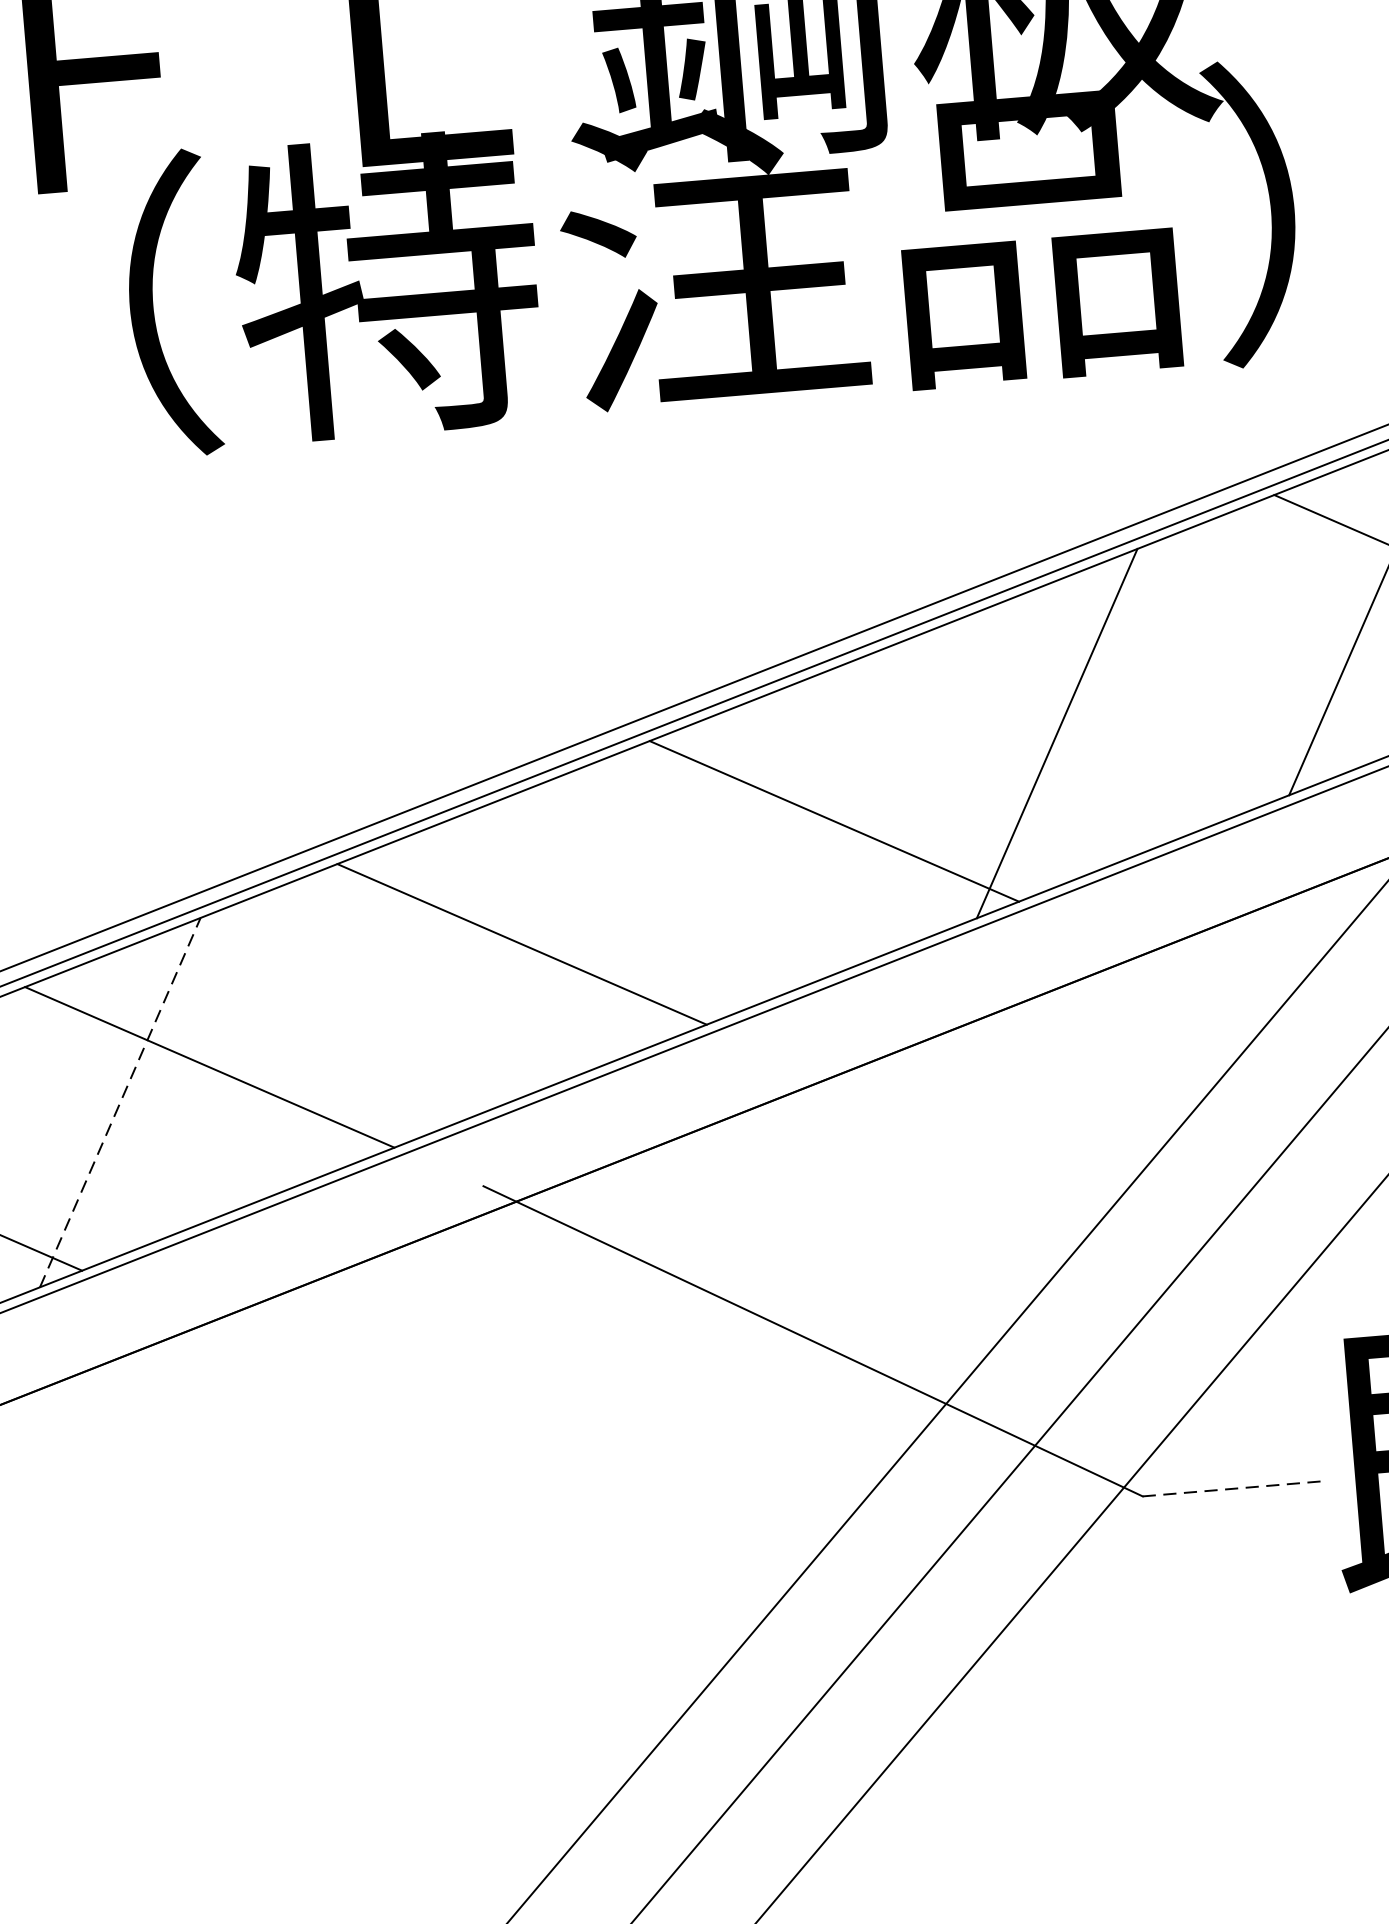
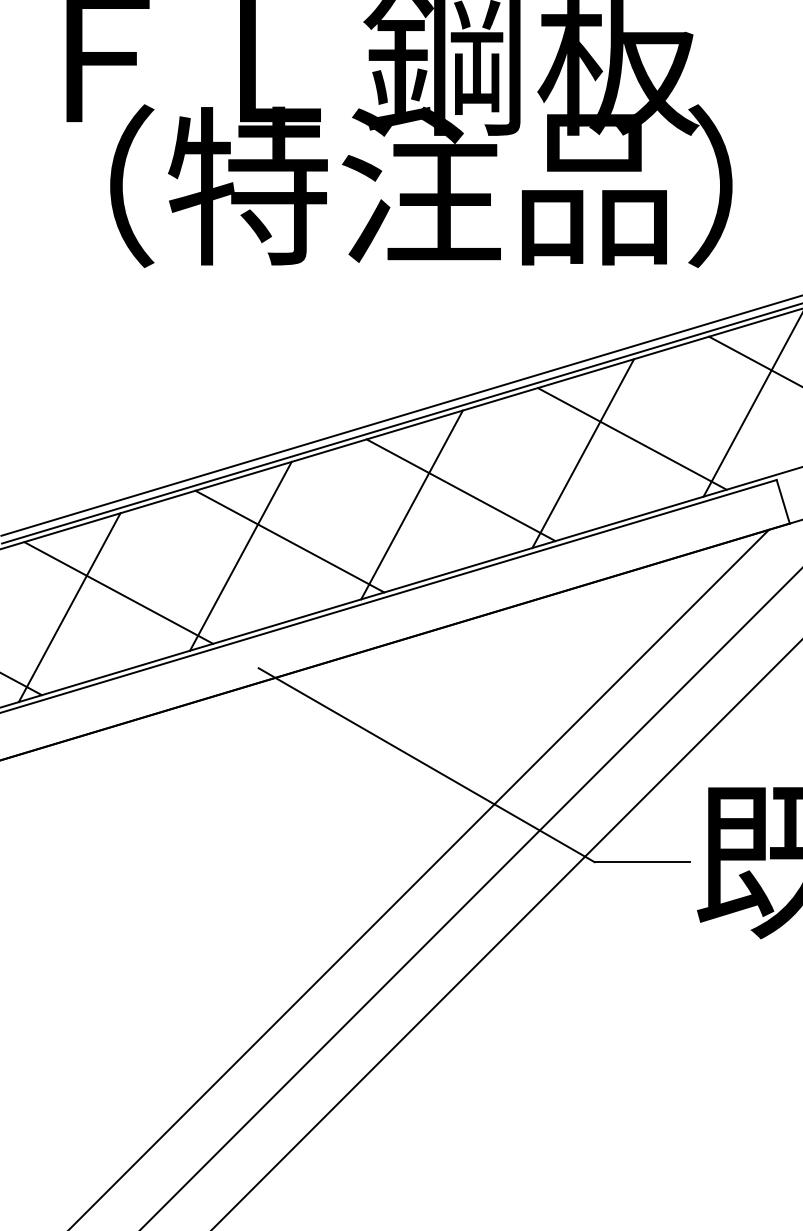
line: (1145, 697) -> (631, 438), added
line: (743, 855) -> (411, 504), added
line: (431, 978) -> (240, 555), added
line: (119, 1102) -> (69, 607), dashed -> solid
line: (1232, 1489) -> (642, 862), dashed -> solid

